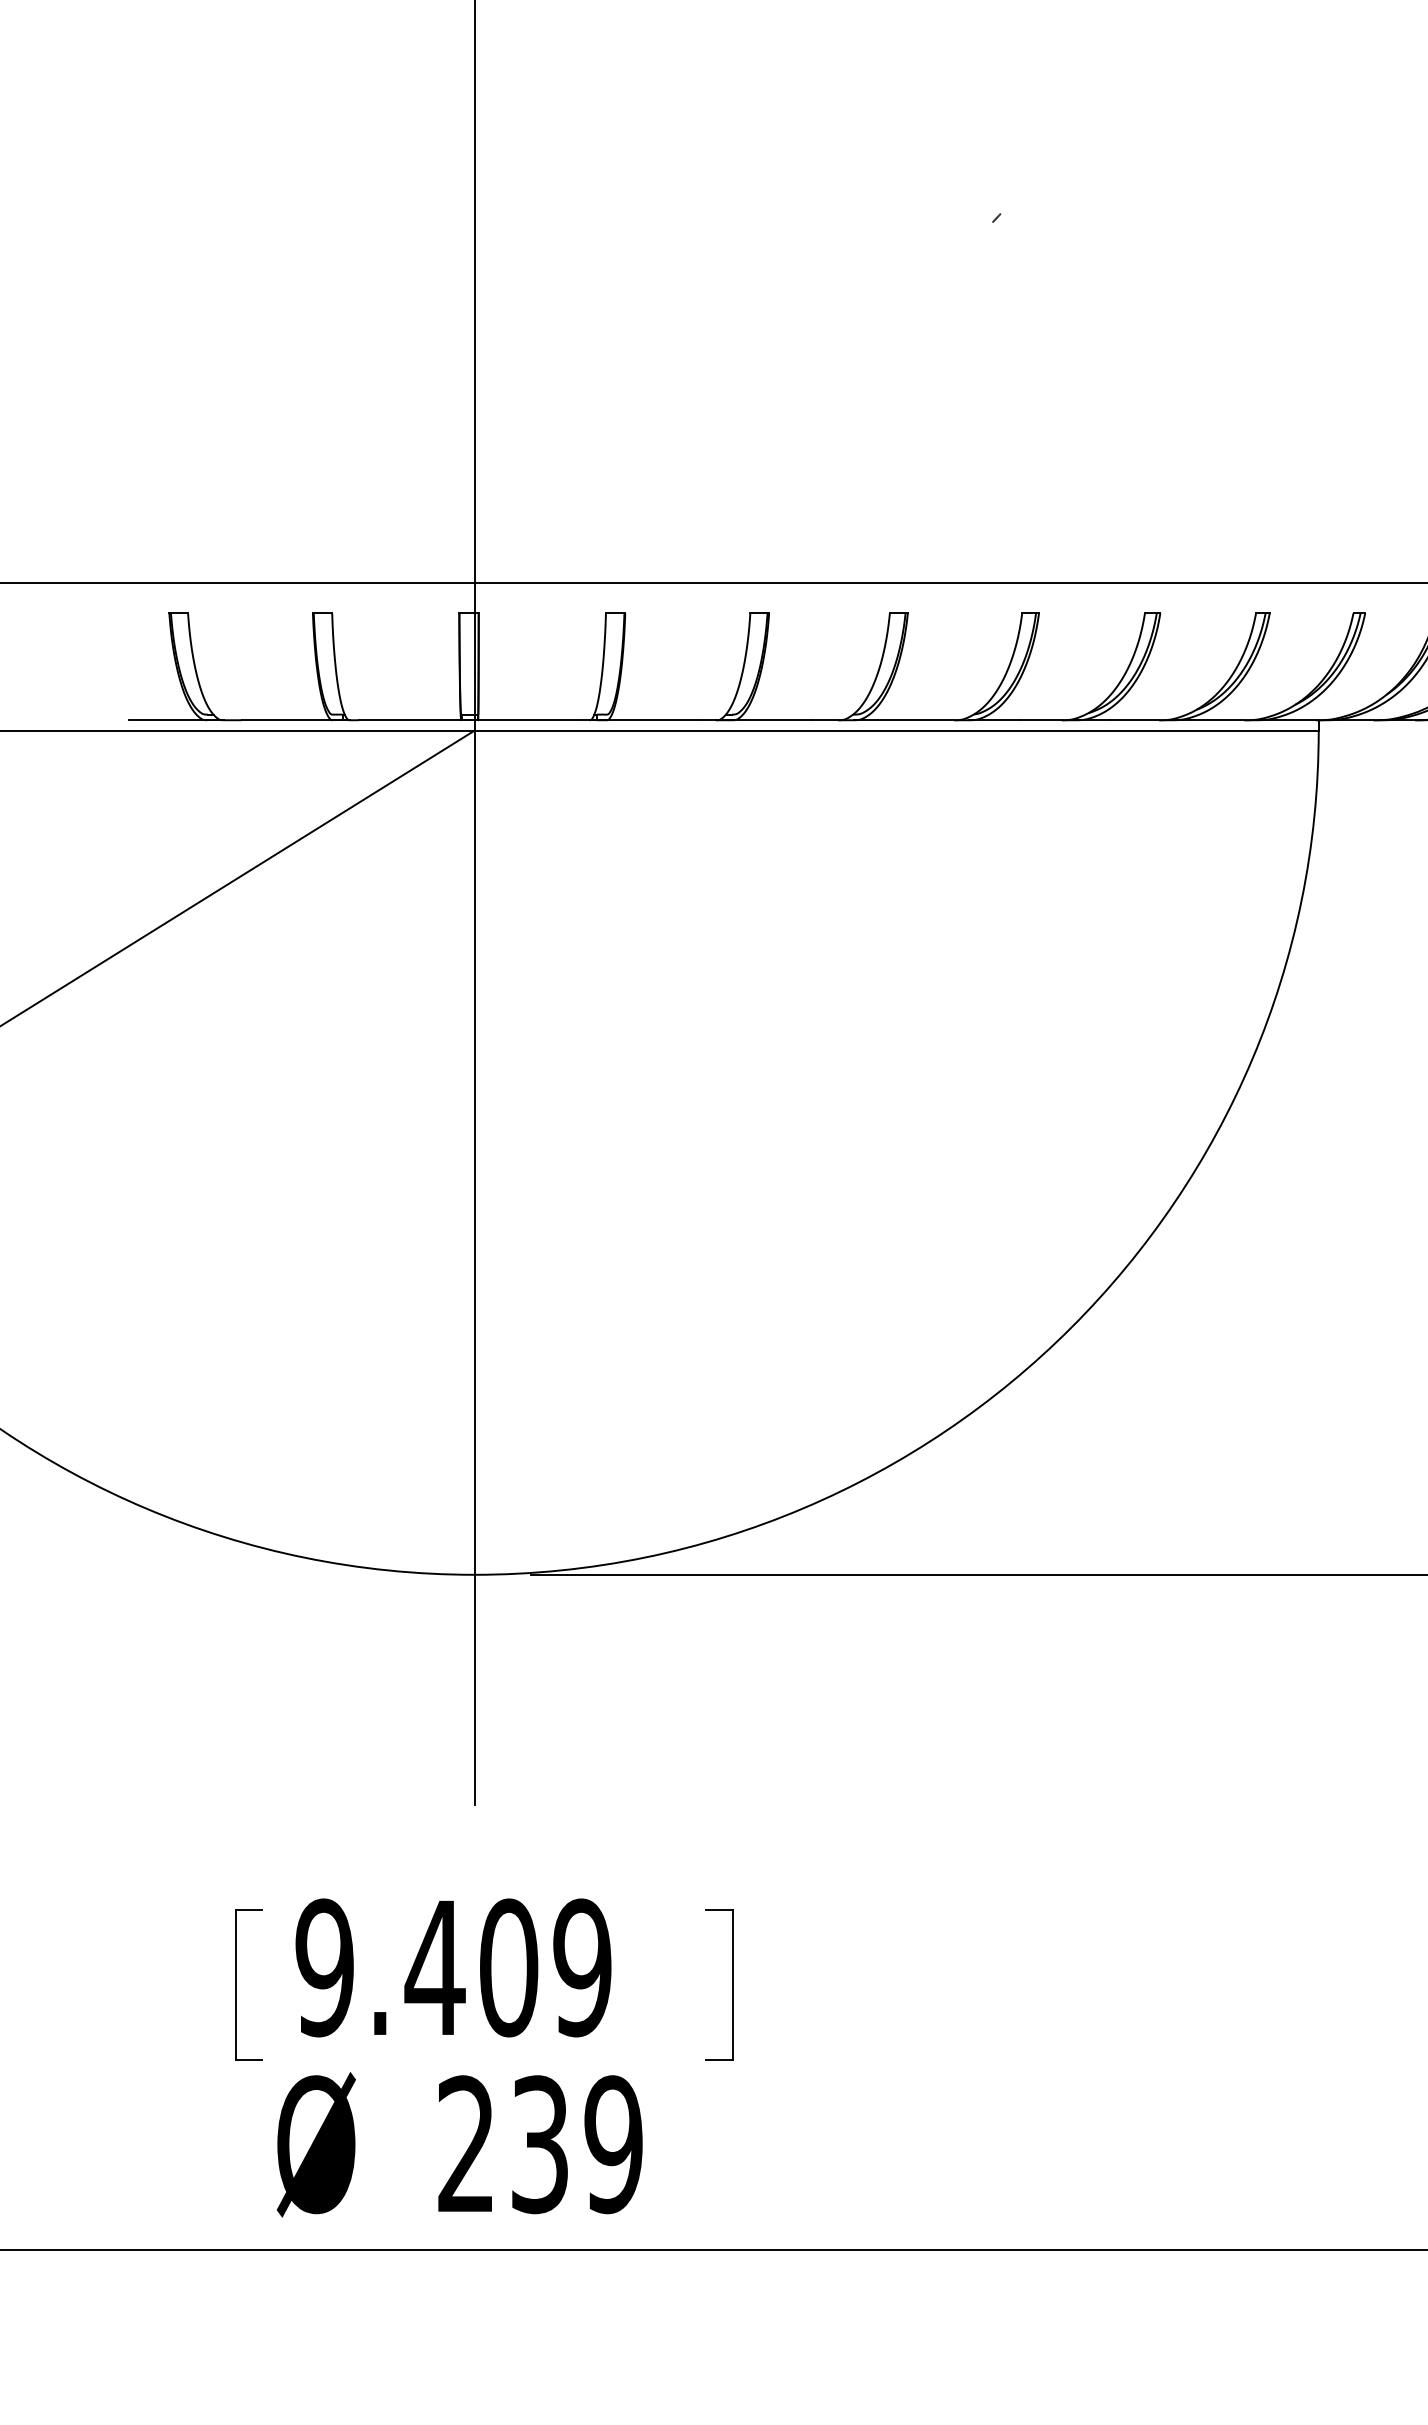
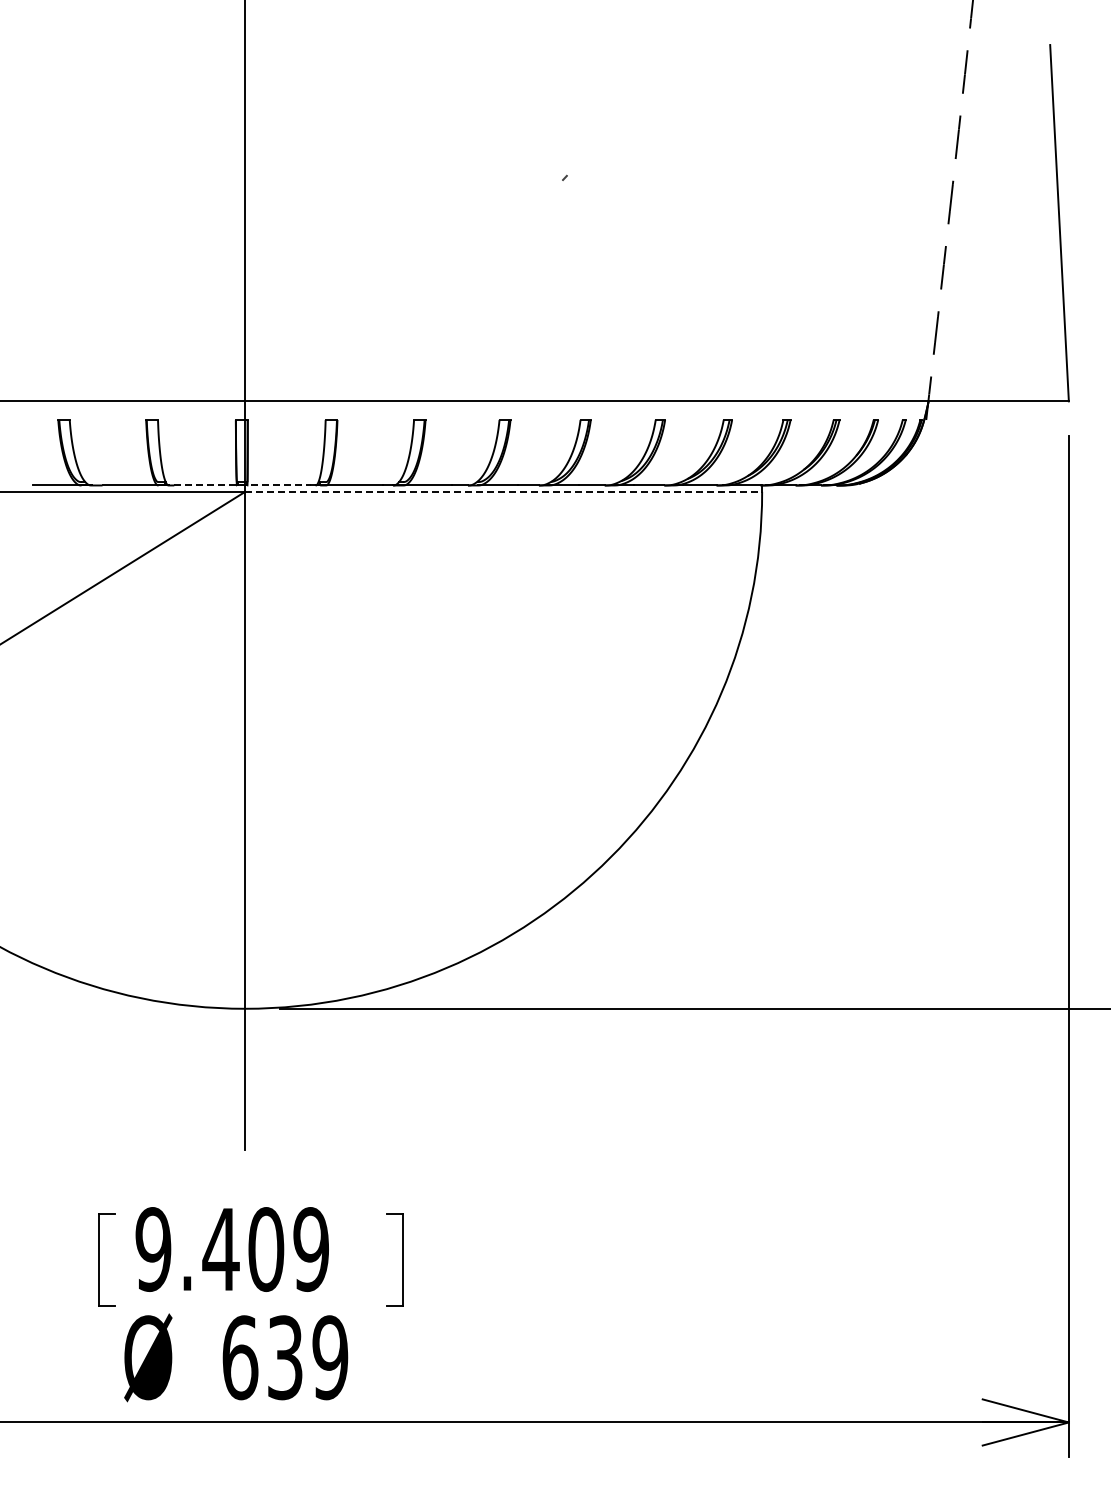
line: (471, 720) -> (243, 485), solid -> dashed
line: (898, 730) -> (504, 491), solid -> dashed
text: (466, 2144) -> (240, 1357), 239 -> 639

